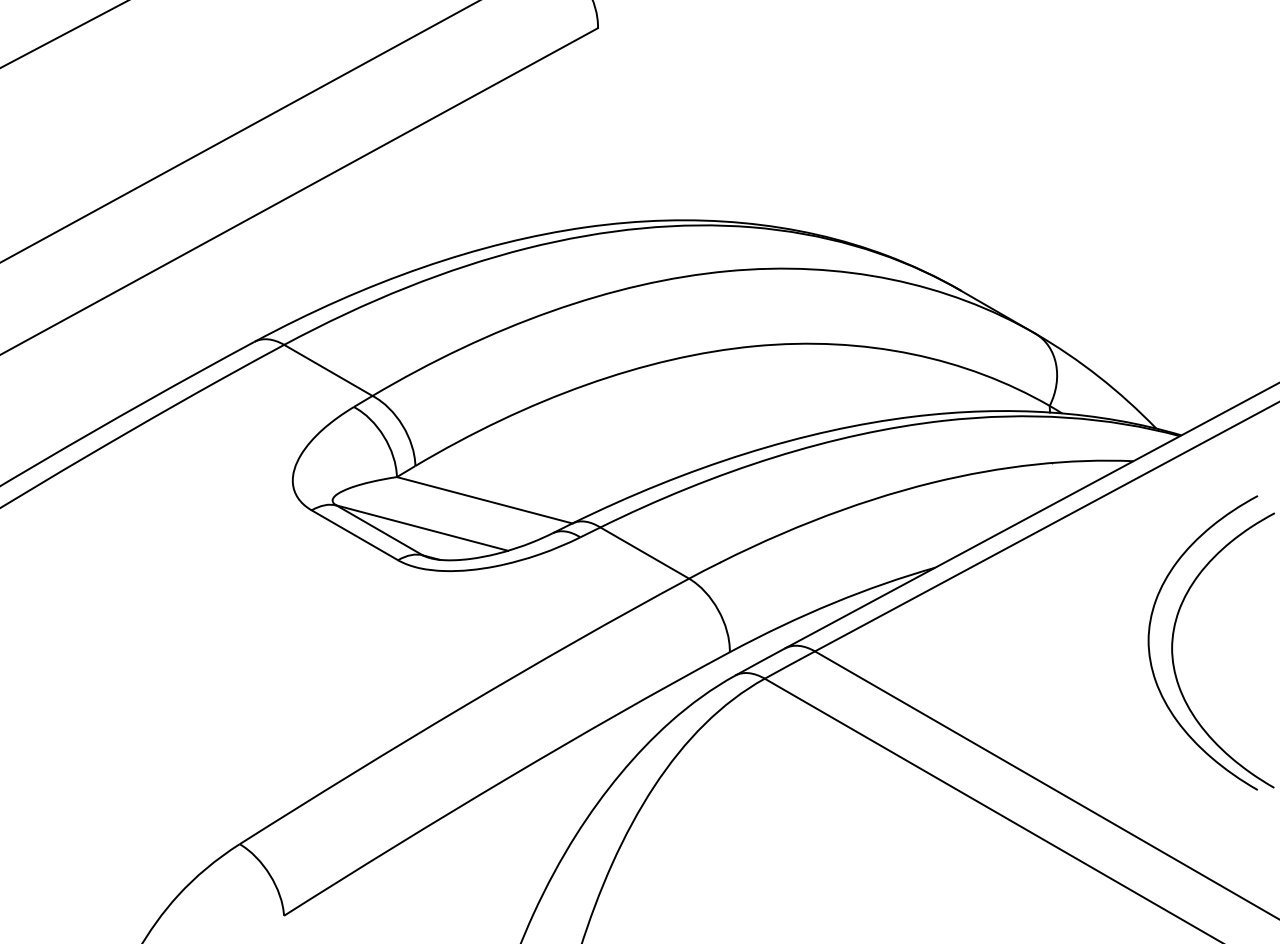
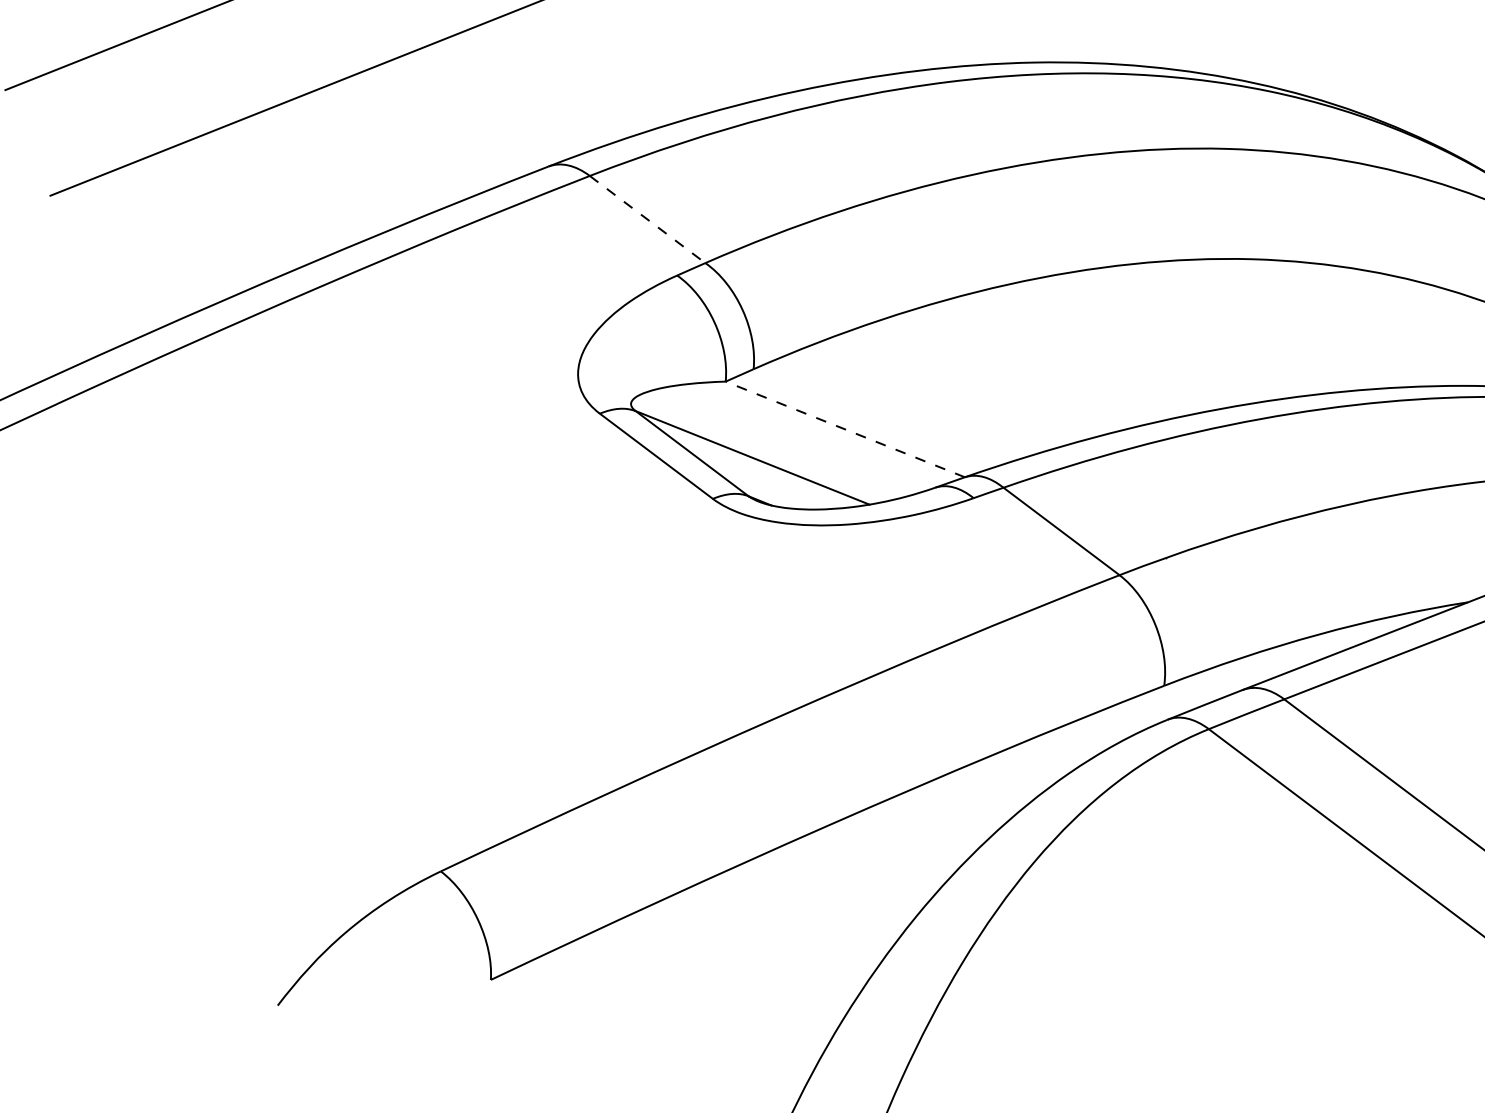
line: (328, 370) -> (647, 219), solid -> dashed
line: (484, 500) -> (844, 429), solid -> dashed

